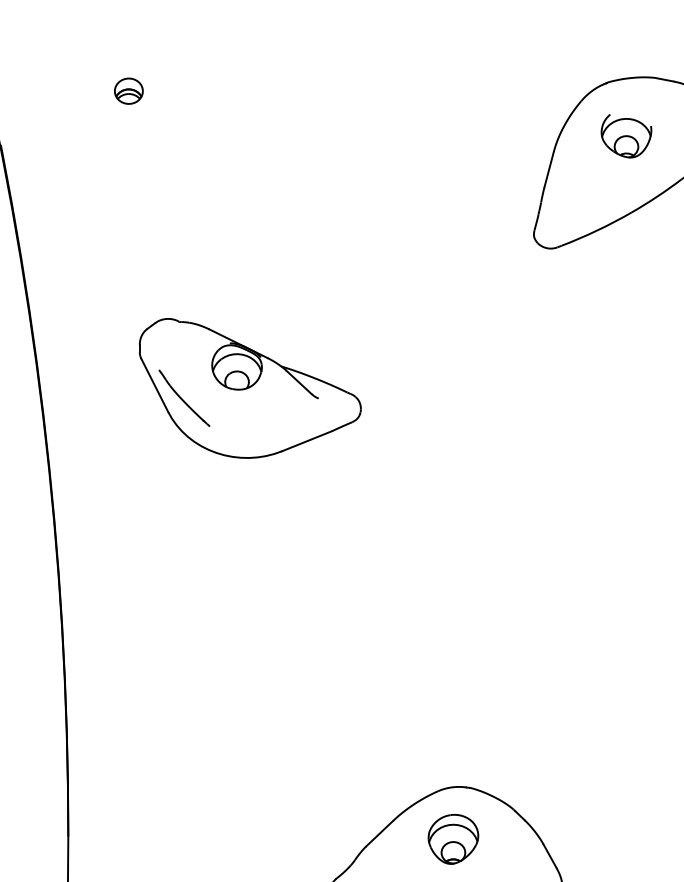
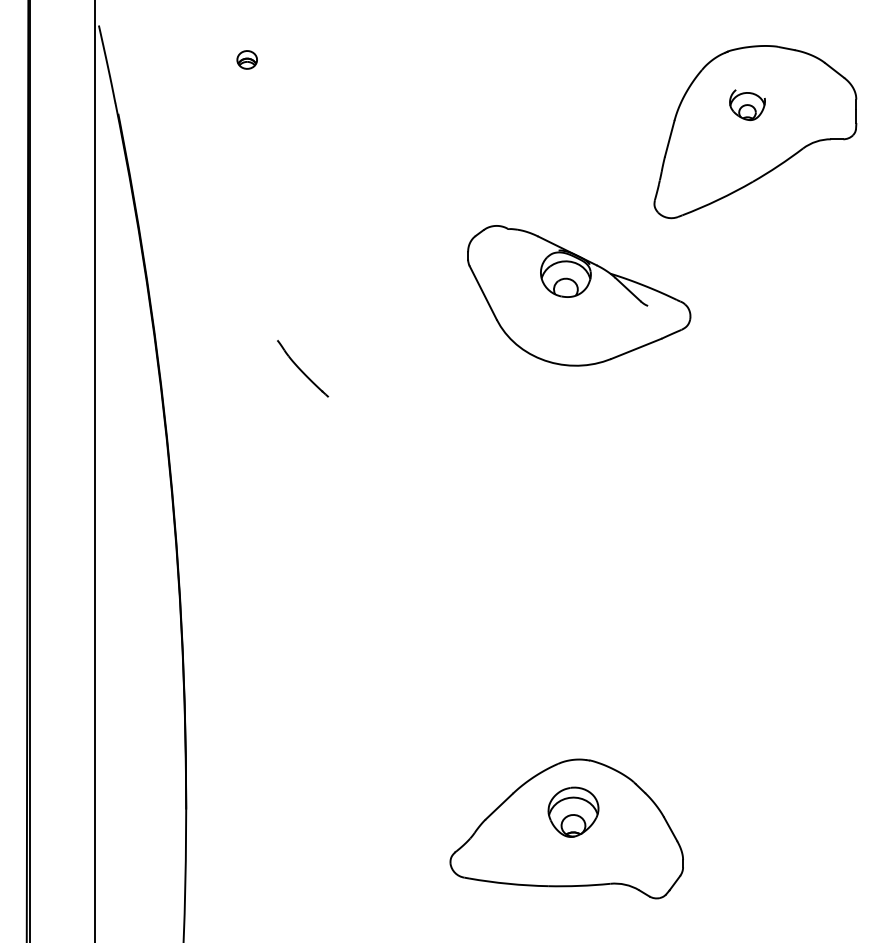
part: (129, 90) -> (247, 59), size x0.7
part: (626, 135) -> (747, 104), size x0.7
part: (250, 388) -> (579, 295), moved

